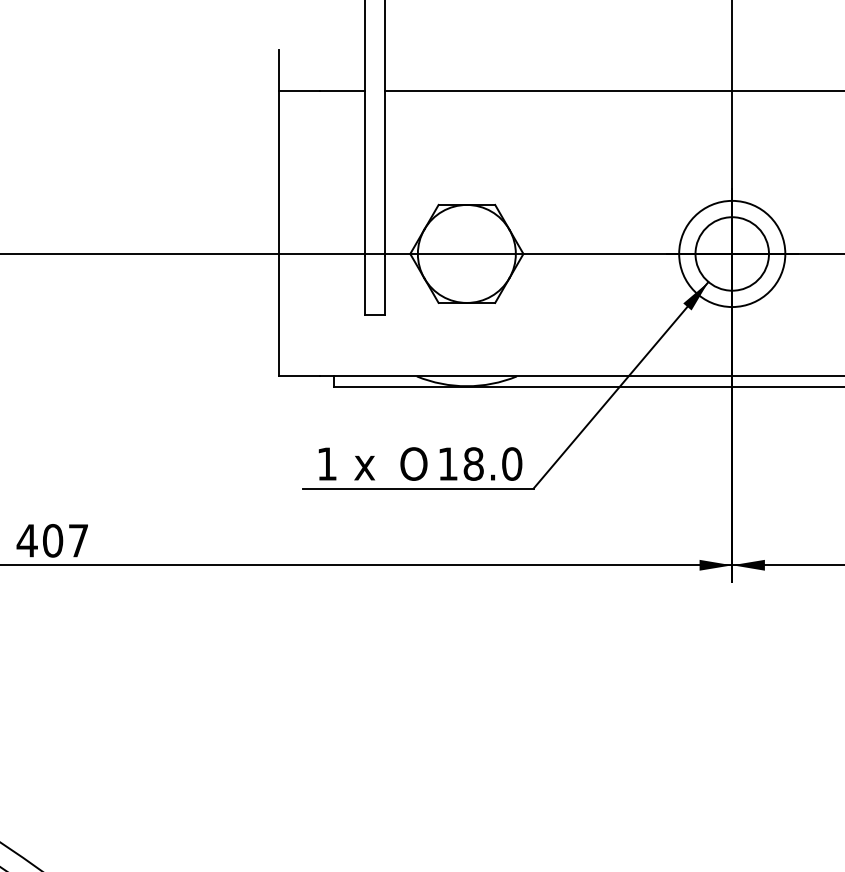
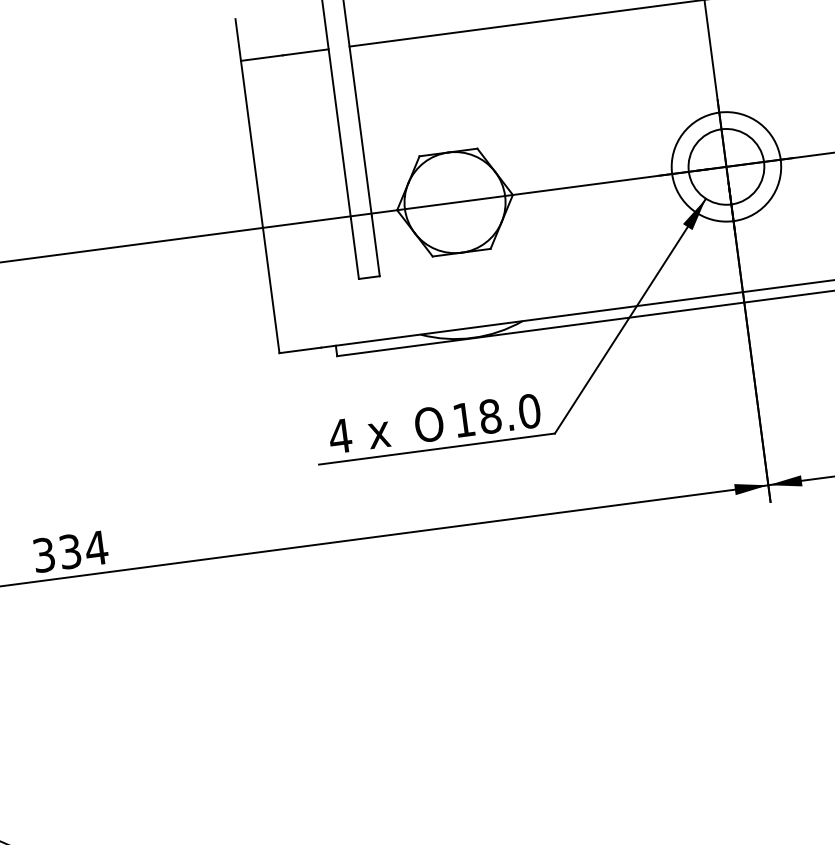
text: (326, 463) -> (339, 435), 1 -> 4
text: (52, 540) -> (69, 551), 407 -> 334

